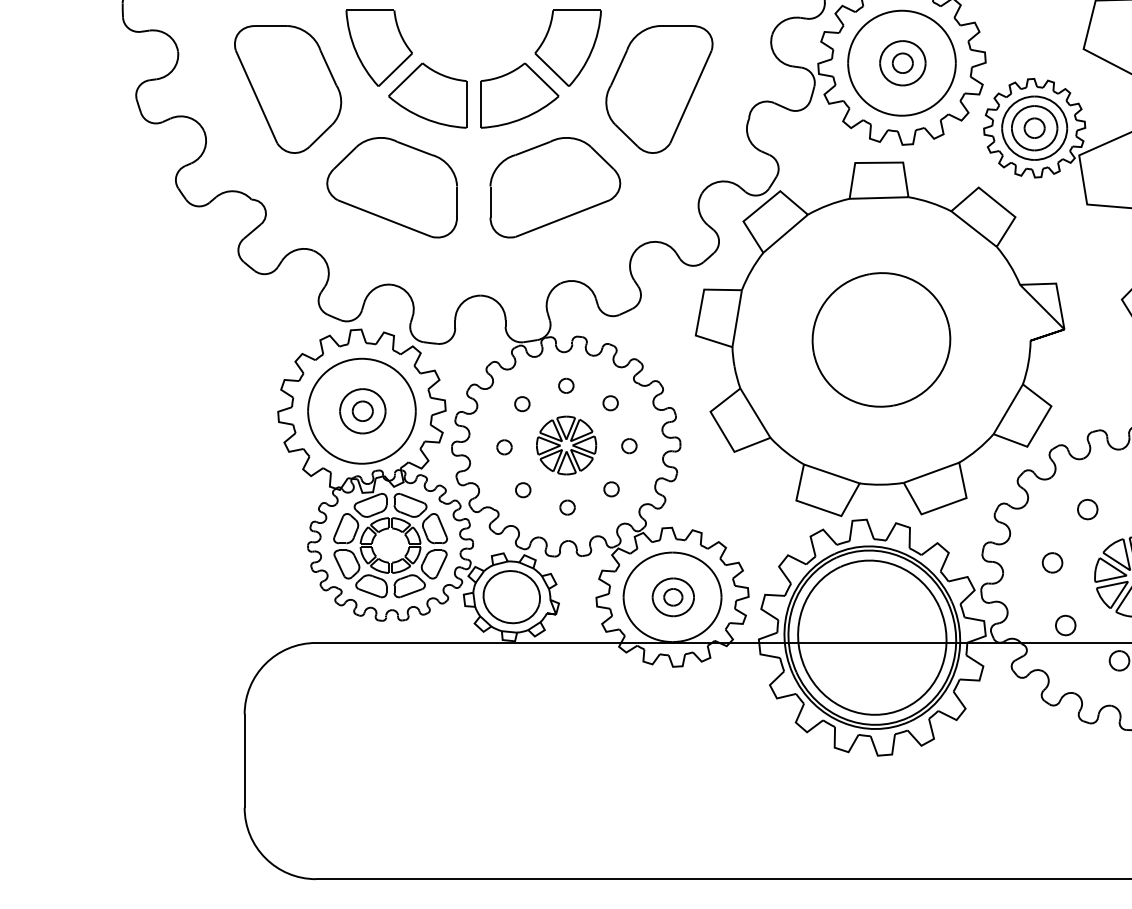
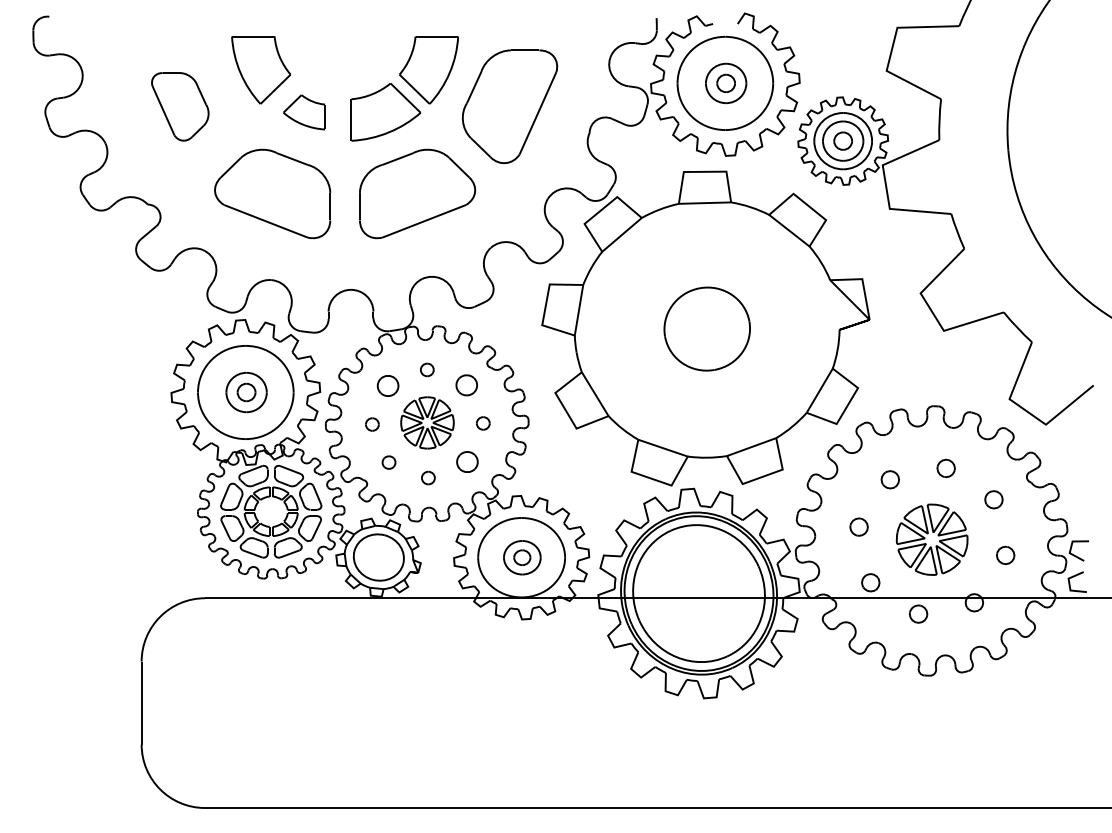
part: (288, 89) -> (180, 106), size x0.6
part: (428, 95) -> (304, 112), size x0.6
part: (881, 339) -> (707, 328), size x0.7
part: (610, 403) -> (466, 385), size x1.6
part: (522, 404) -> (388, 386), size x1.6
part: (611, 488) -> (467, 461), size x1.6

